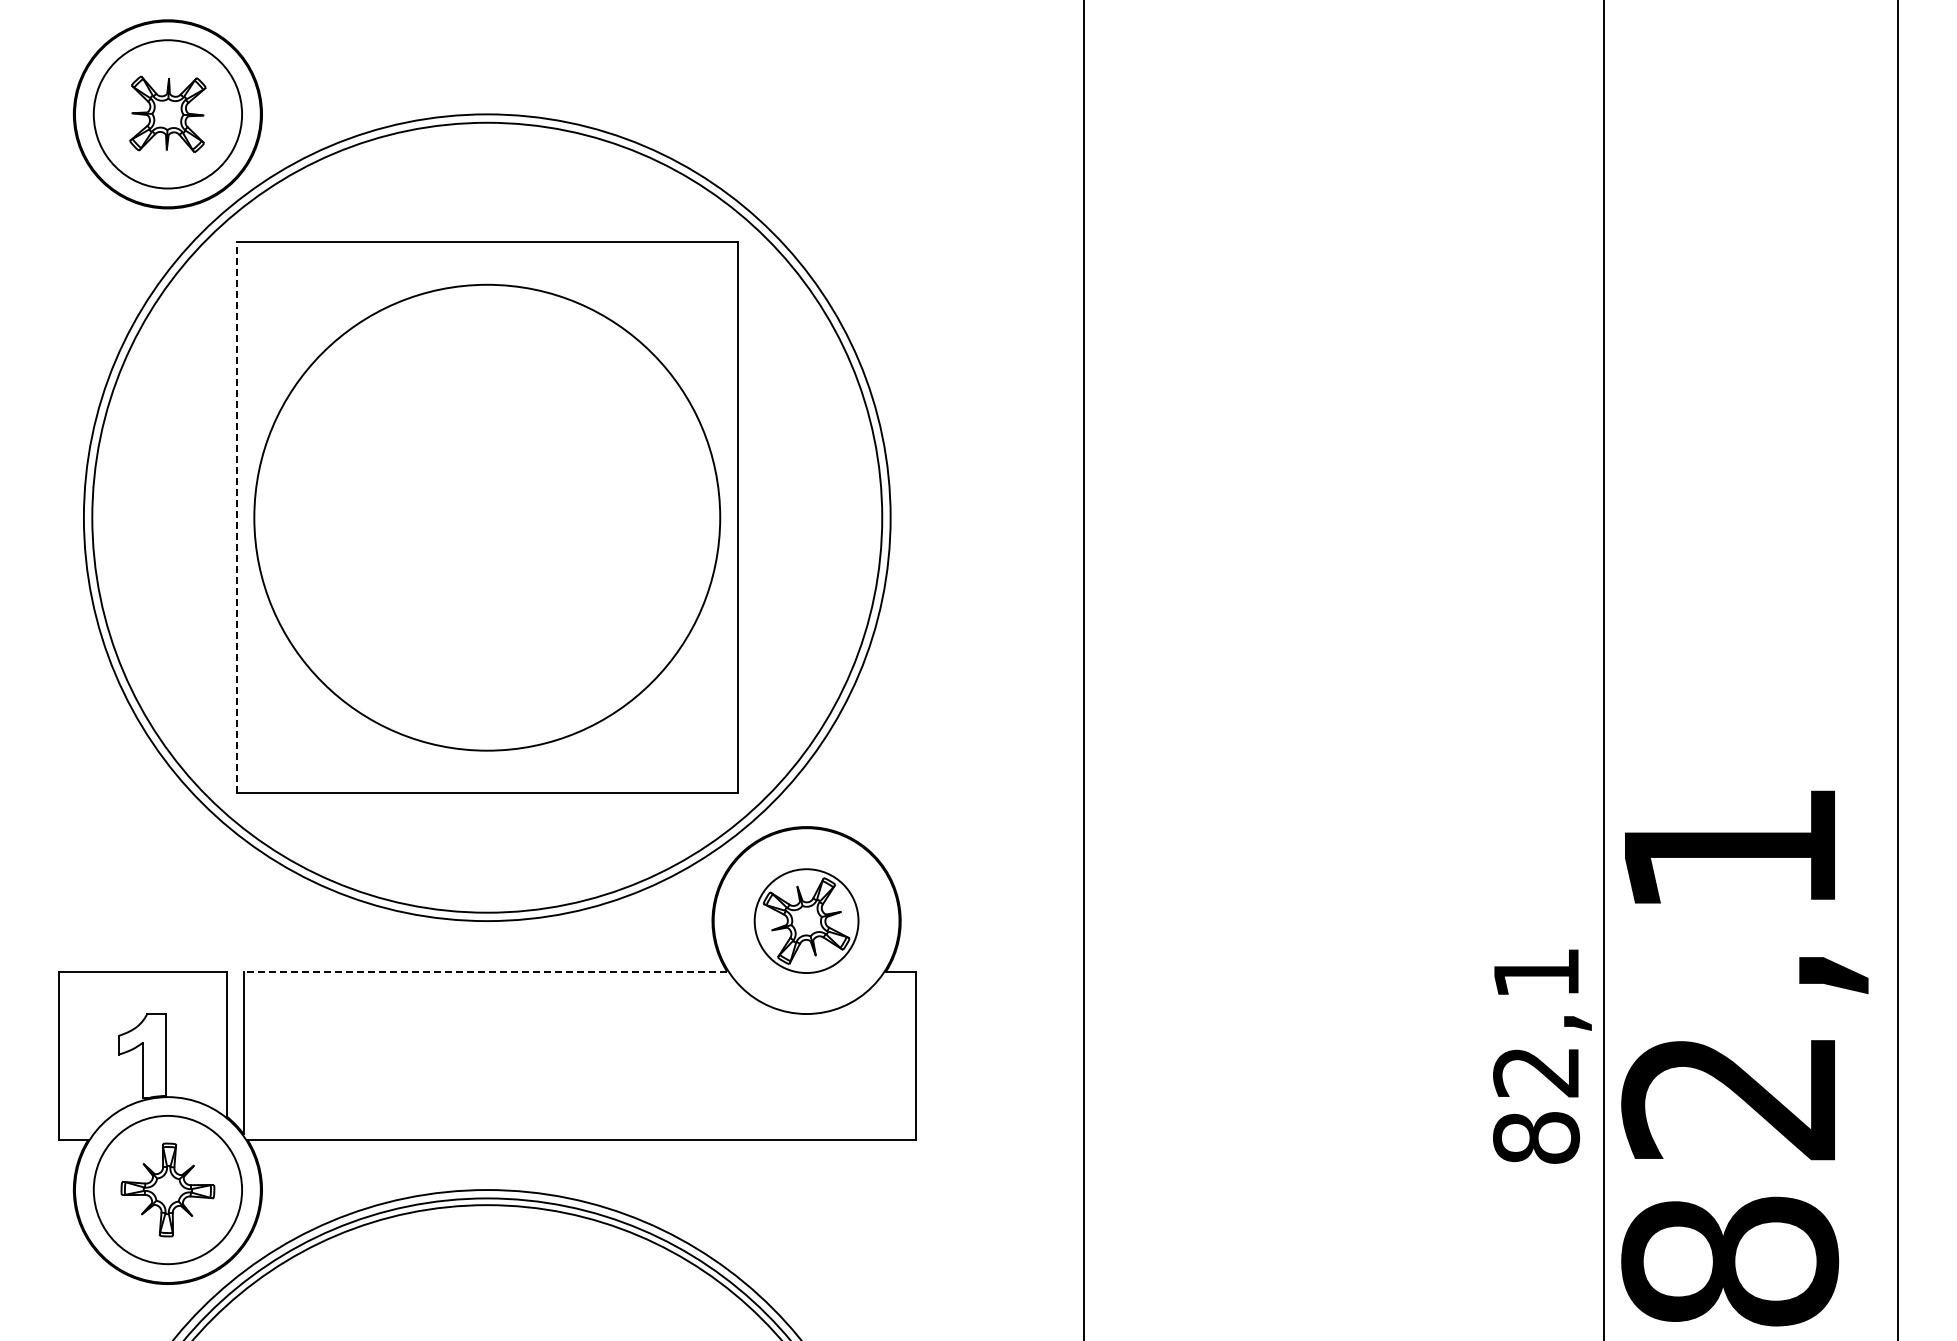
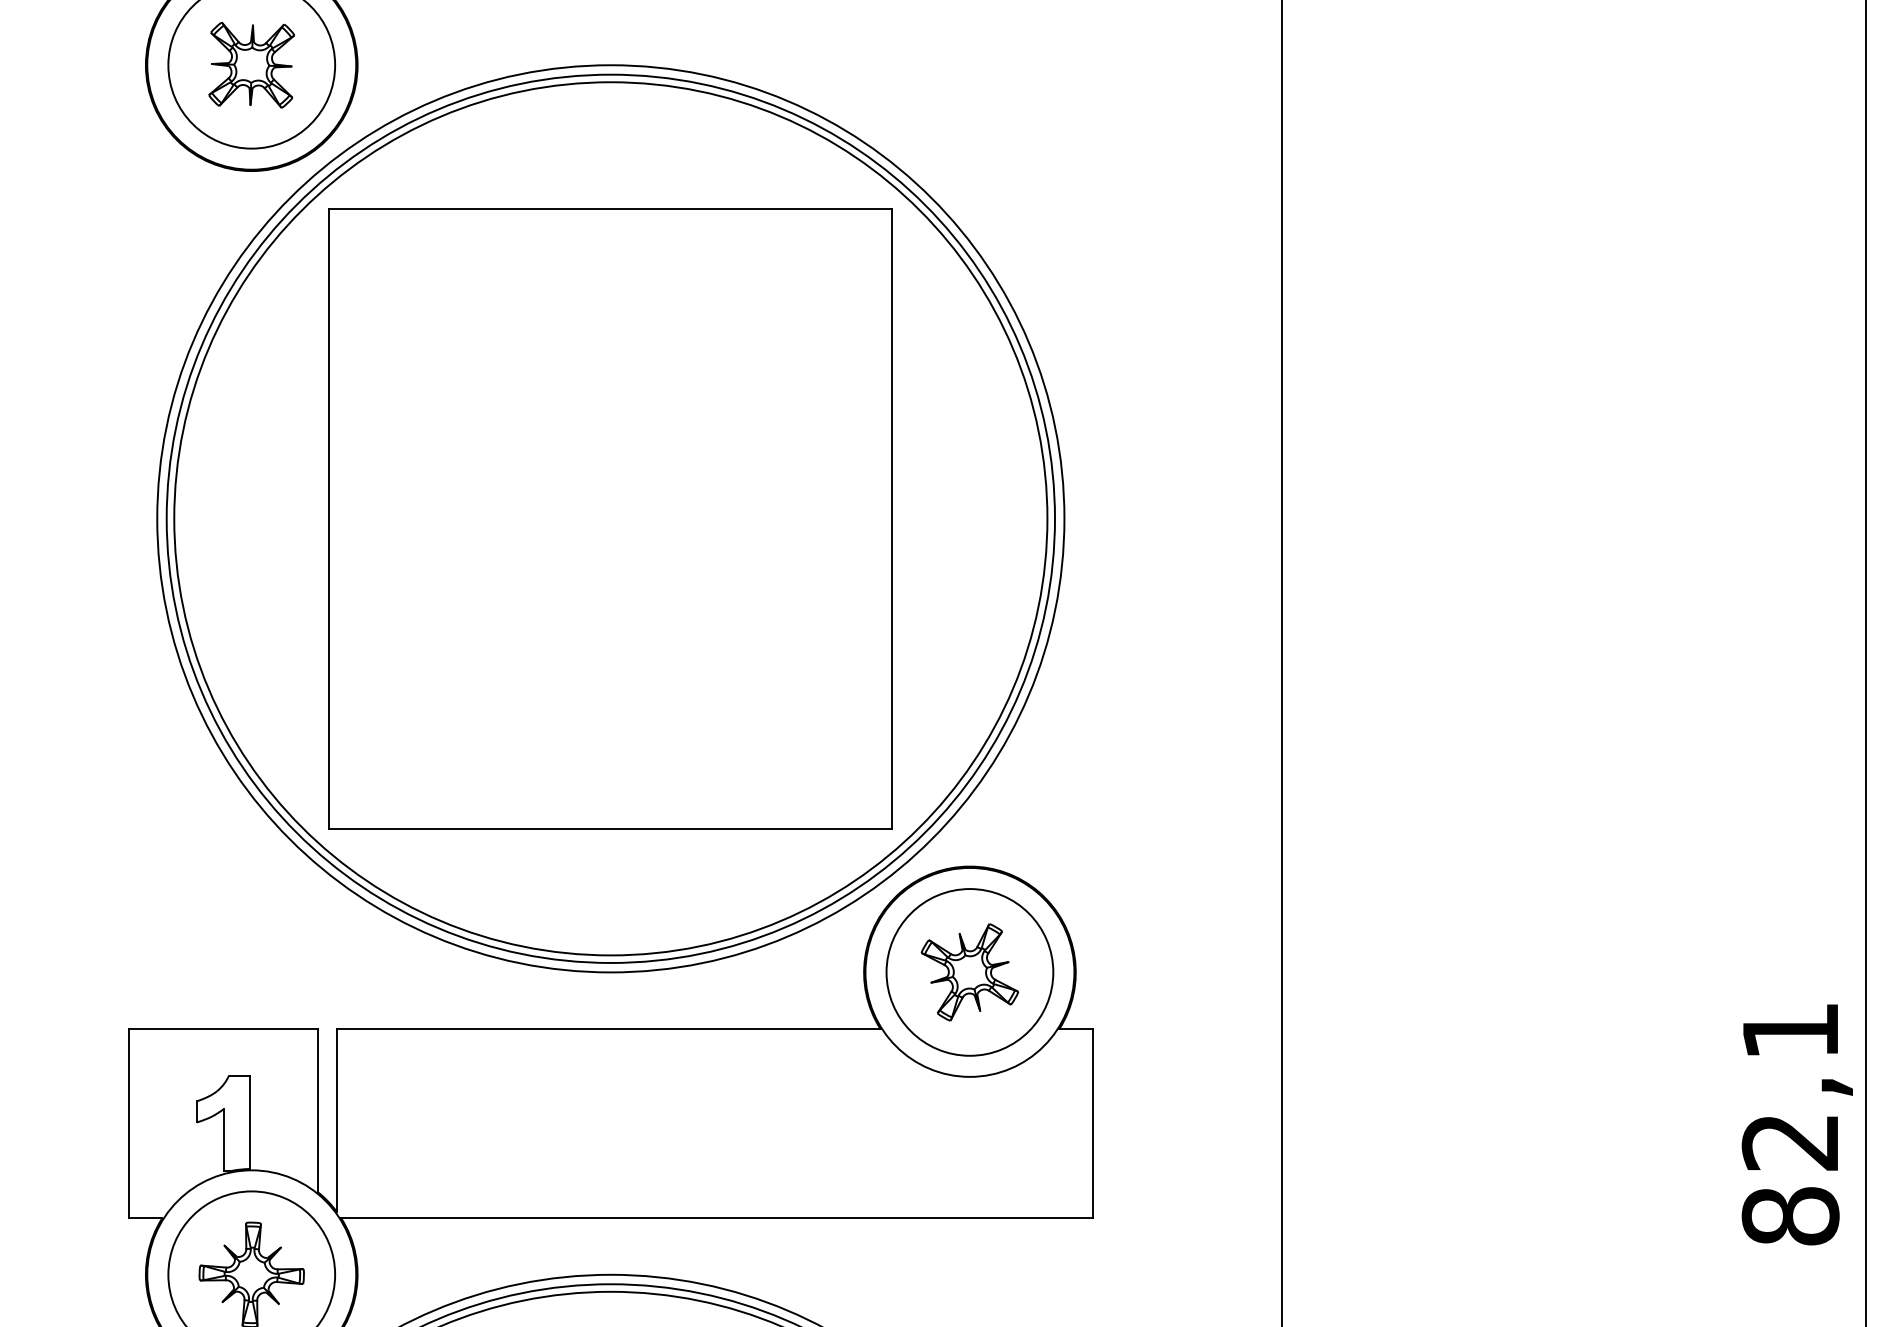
line: (236, 517) -> (328, 518), dashed -> solid
circle: (487, 517) -> (611, 518), size x1.67
circle: (806, 920) -> (969, 971), size x1.43
line: (485, 971) -> (608, 1029), dashed -> solid

